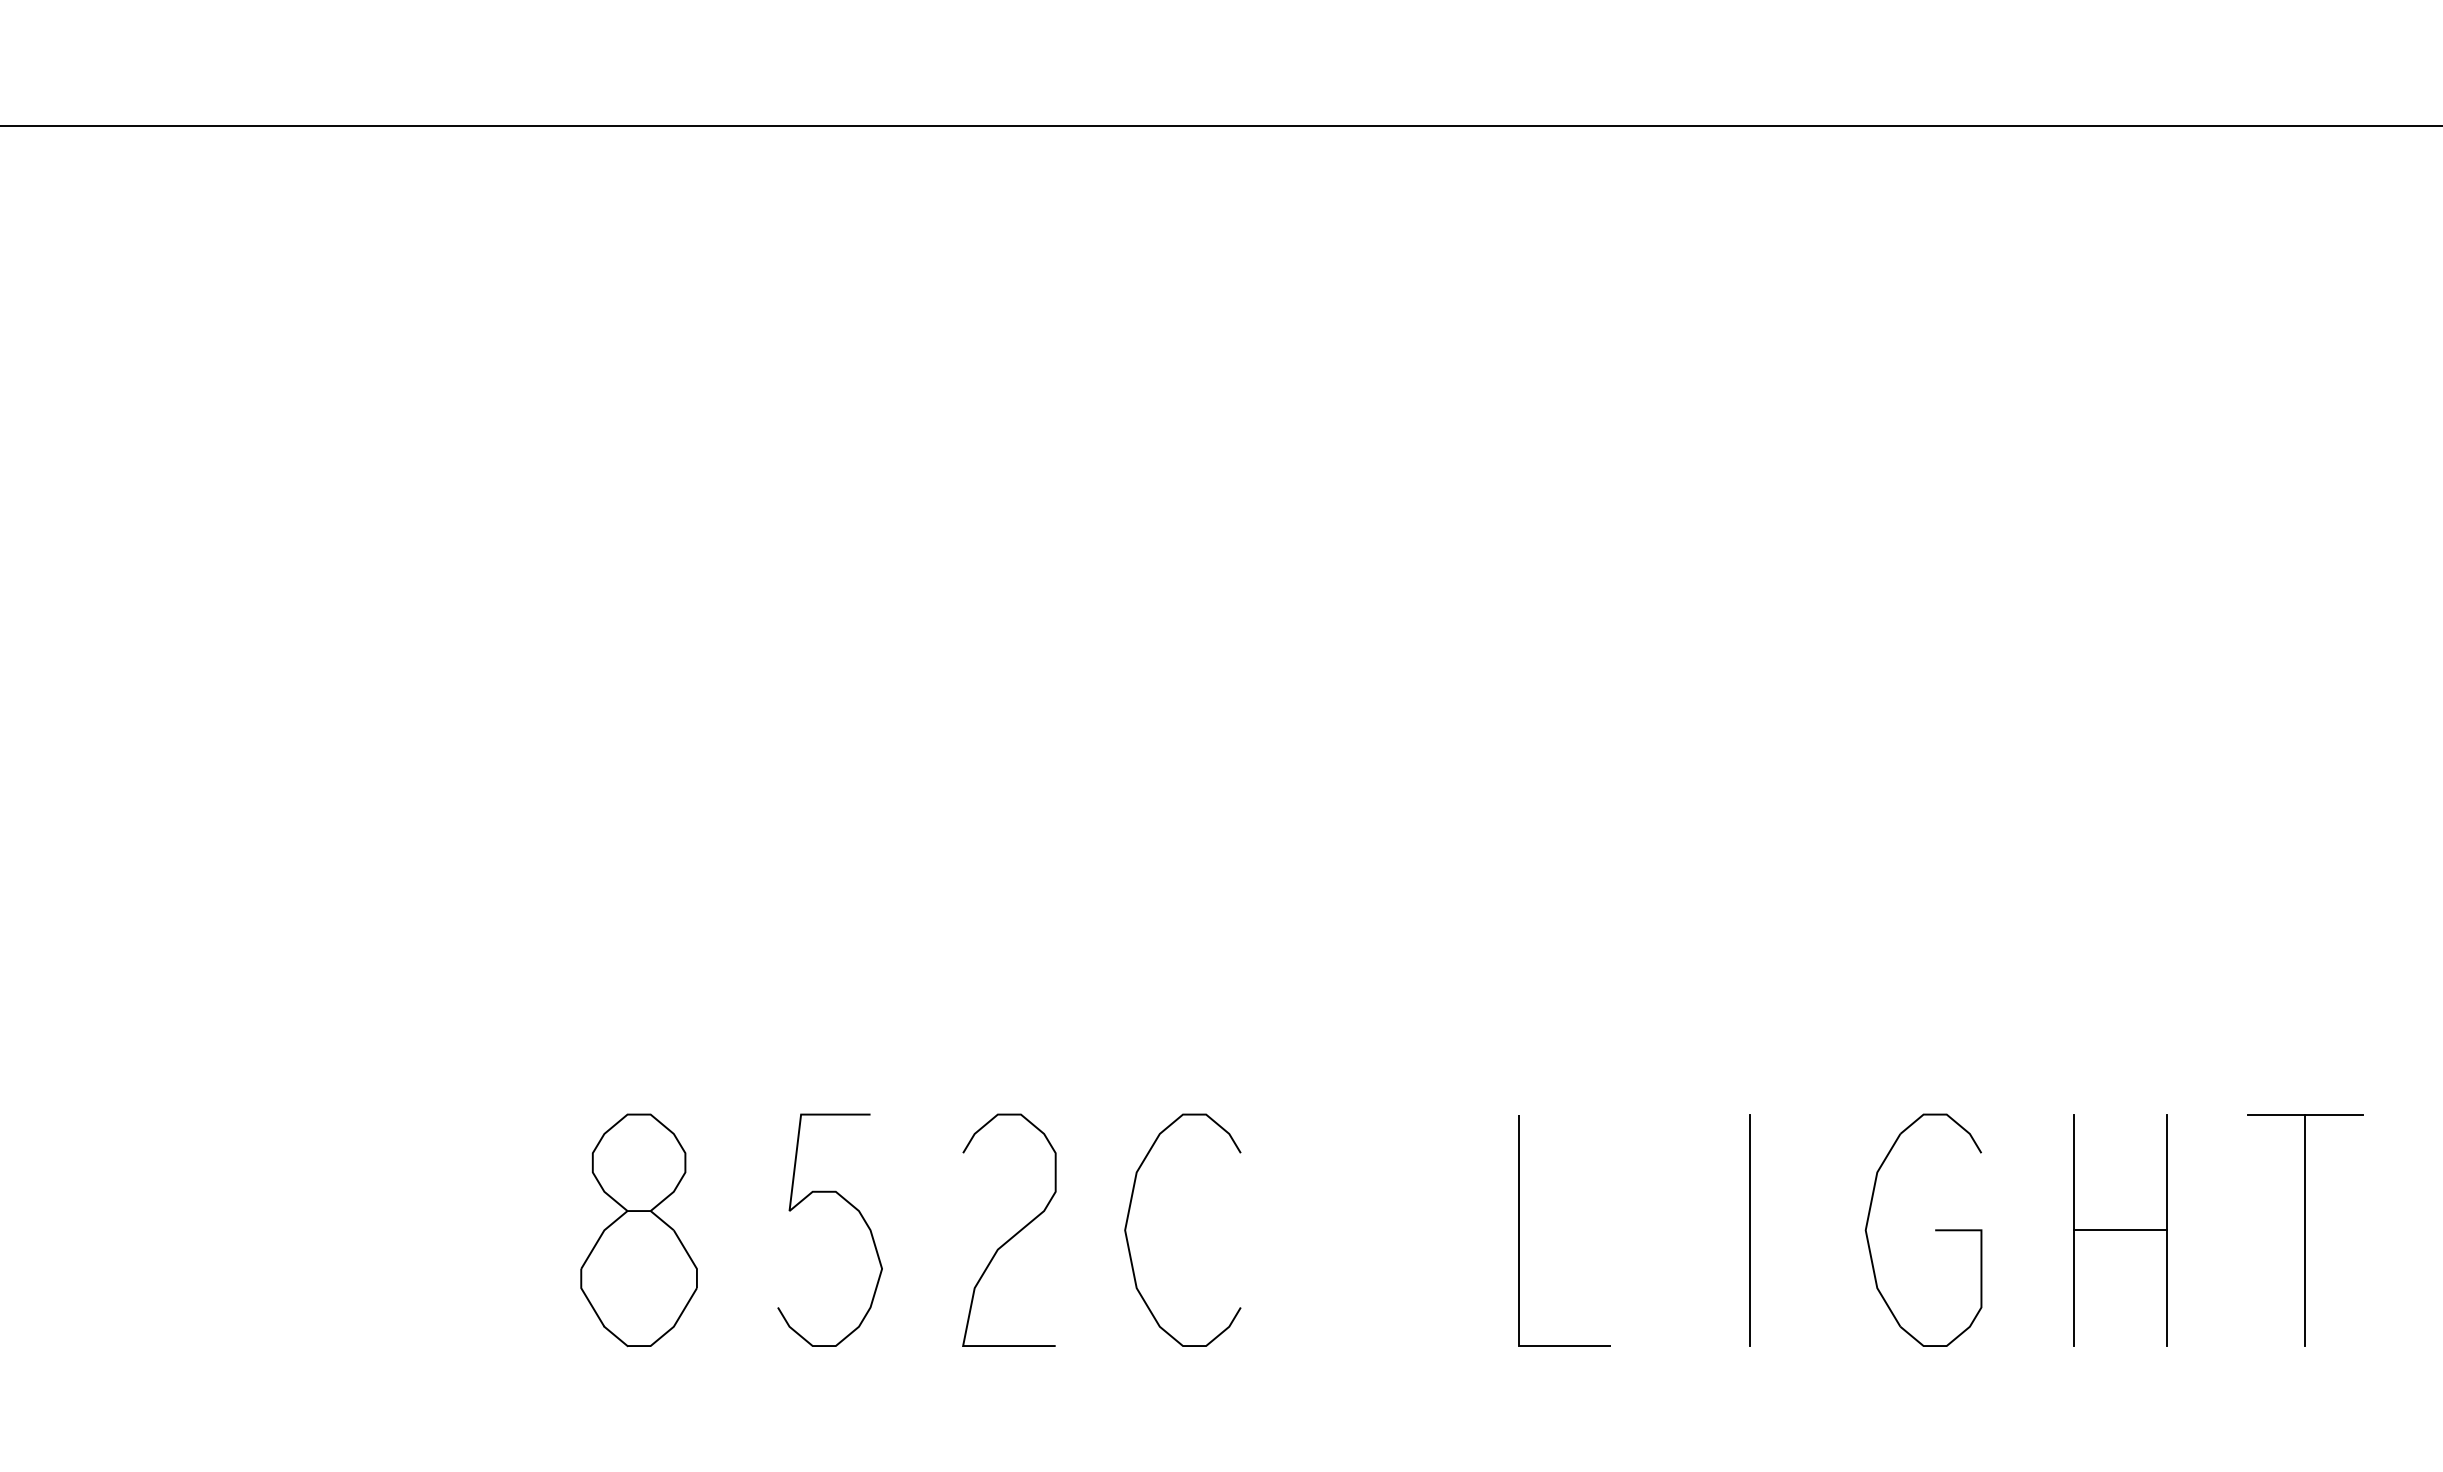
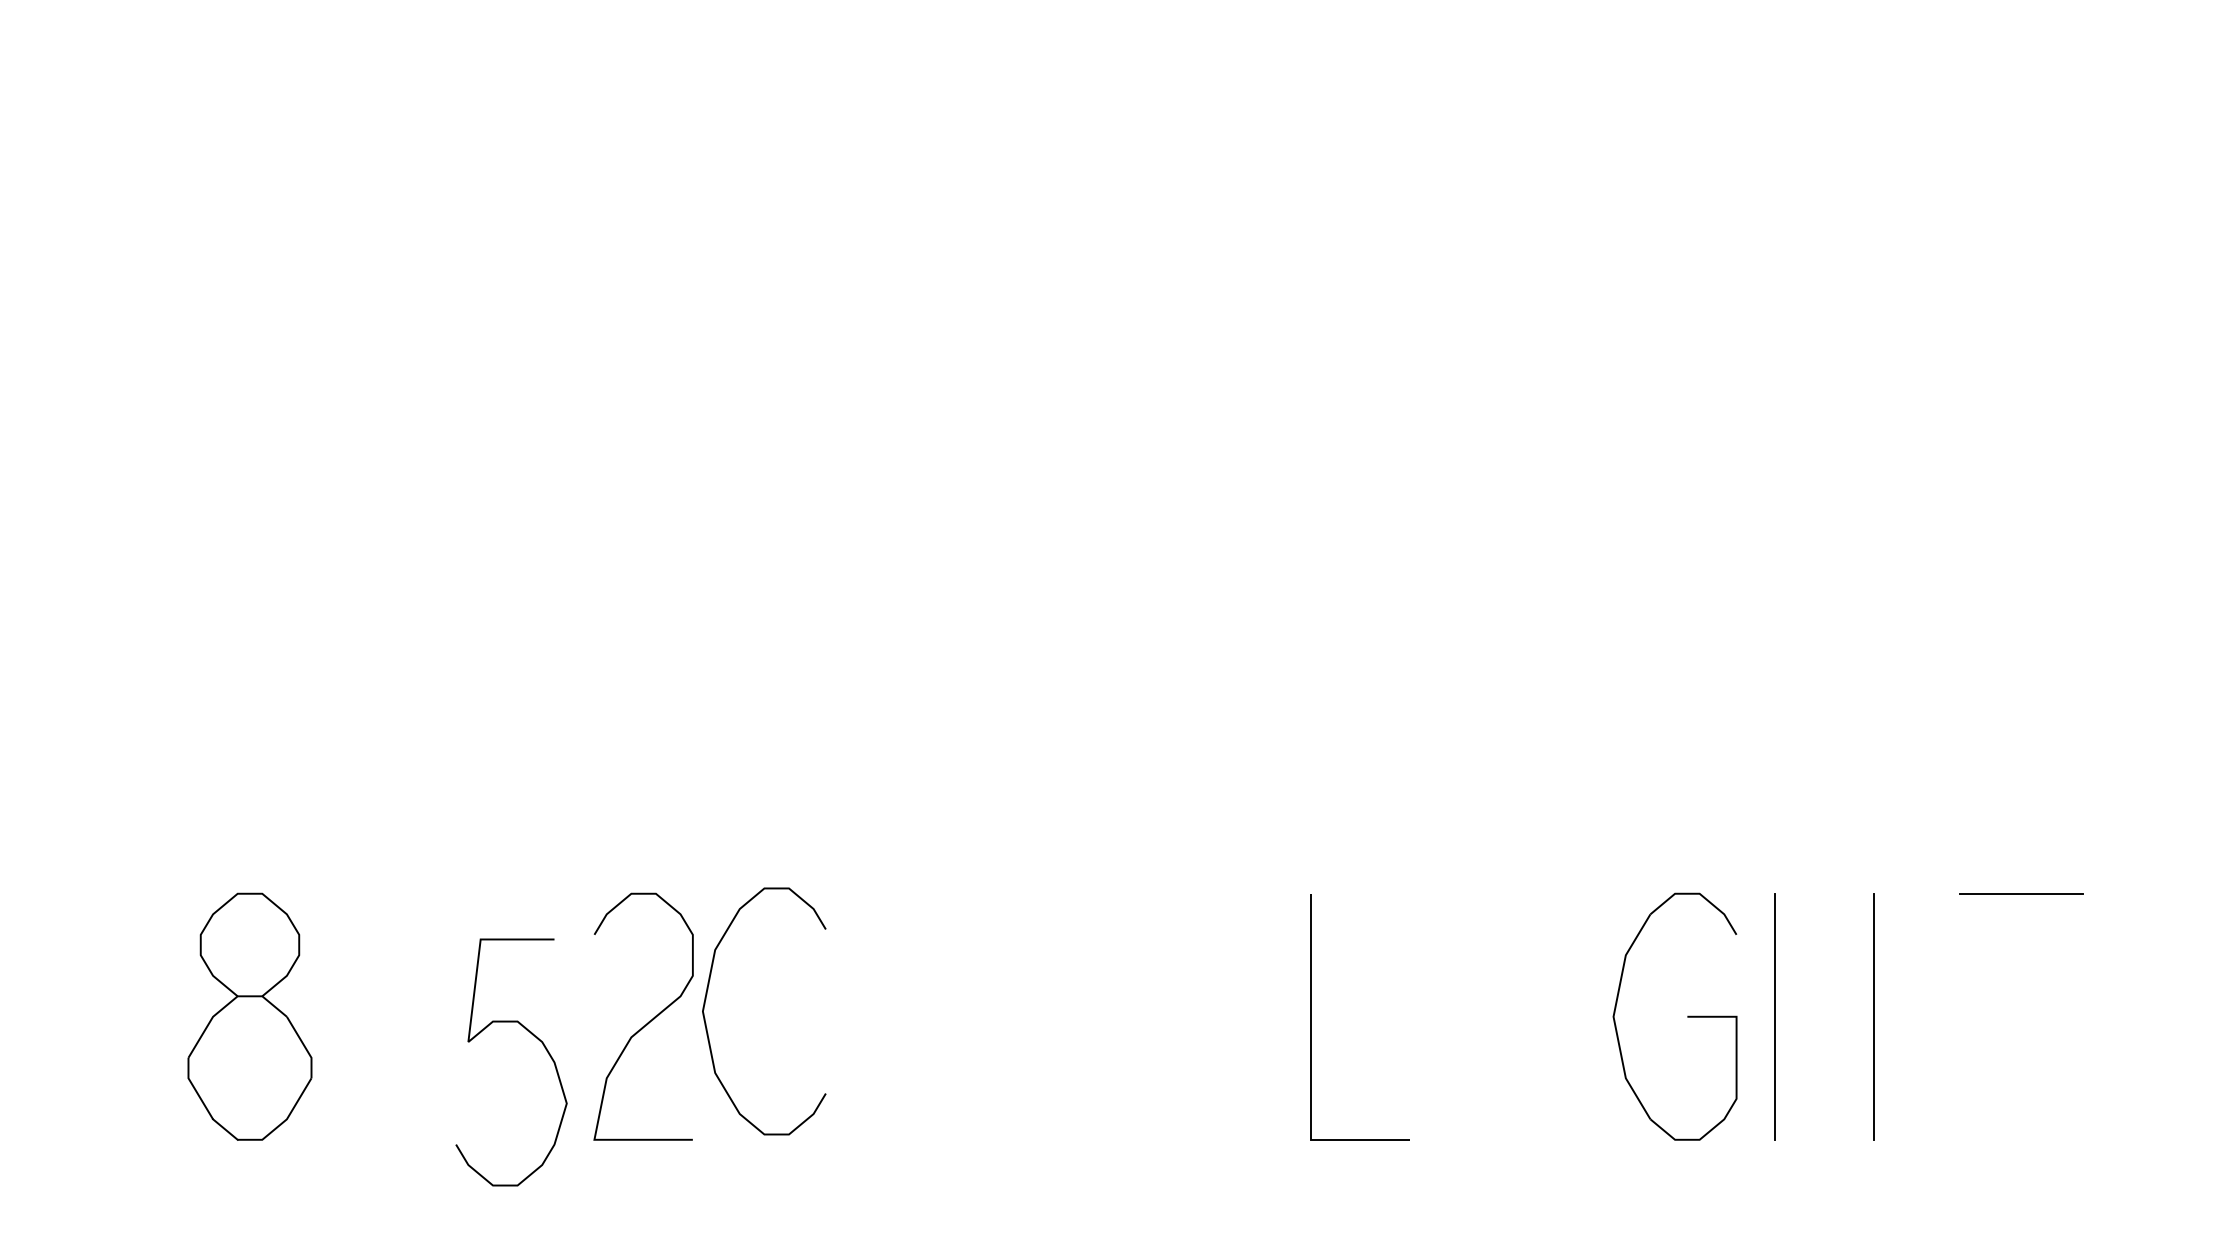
curve: (851, 1206) -> (534, 1037), moved
curve: (1128, 1219) -> (706, 999), moved
part: (1935, 1229) -> (1687, 1015), moved
line: (1519, 1230) -> (1312, 1016), moved
line: (1750, 1230) -> (1431, 1016), removed
line: (2120, 1230) -> (1824, 1016), removed
line: (2305, 1230) -> (2021, 1016), removed

